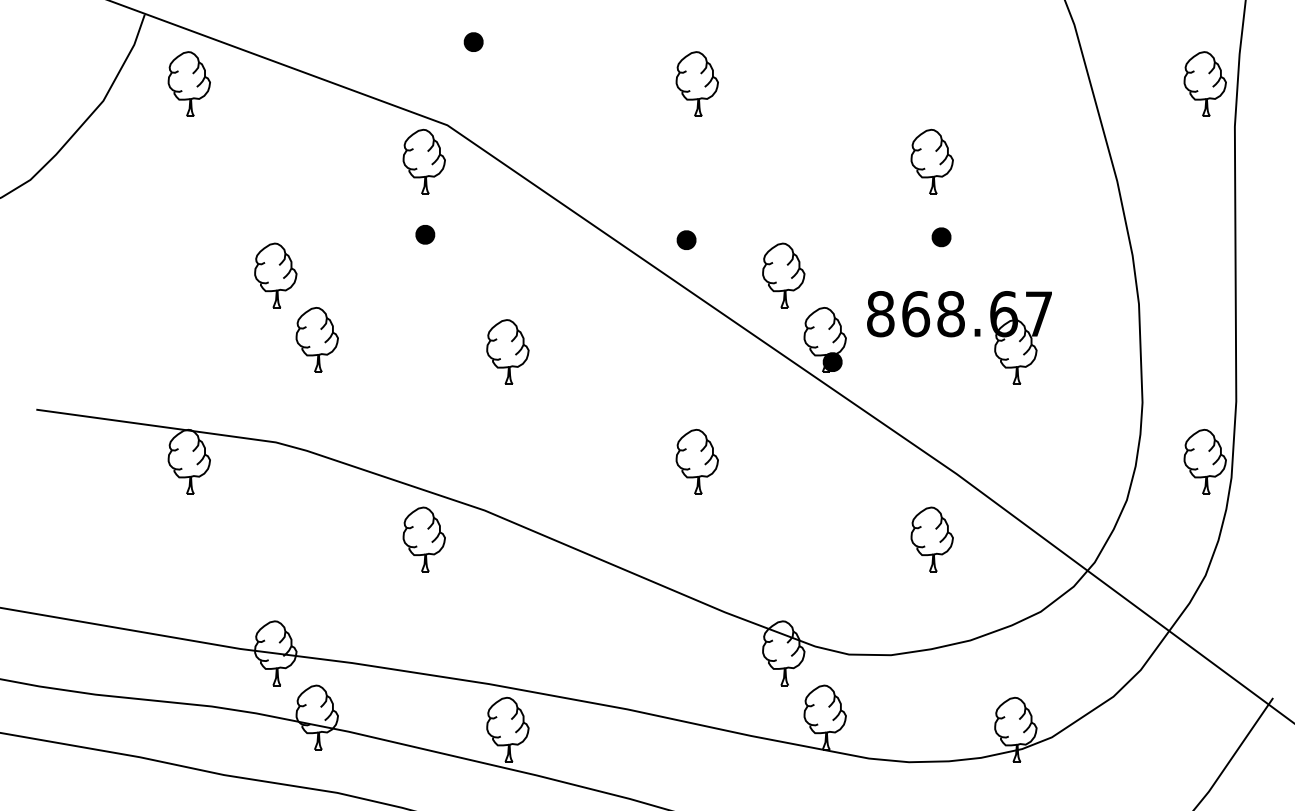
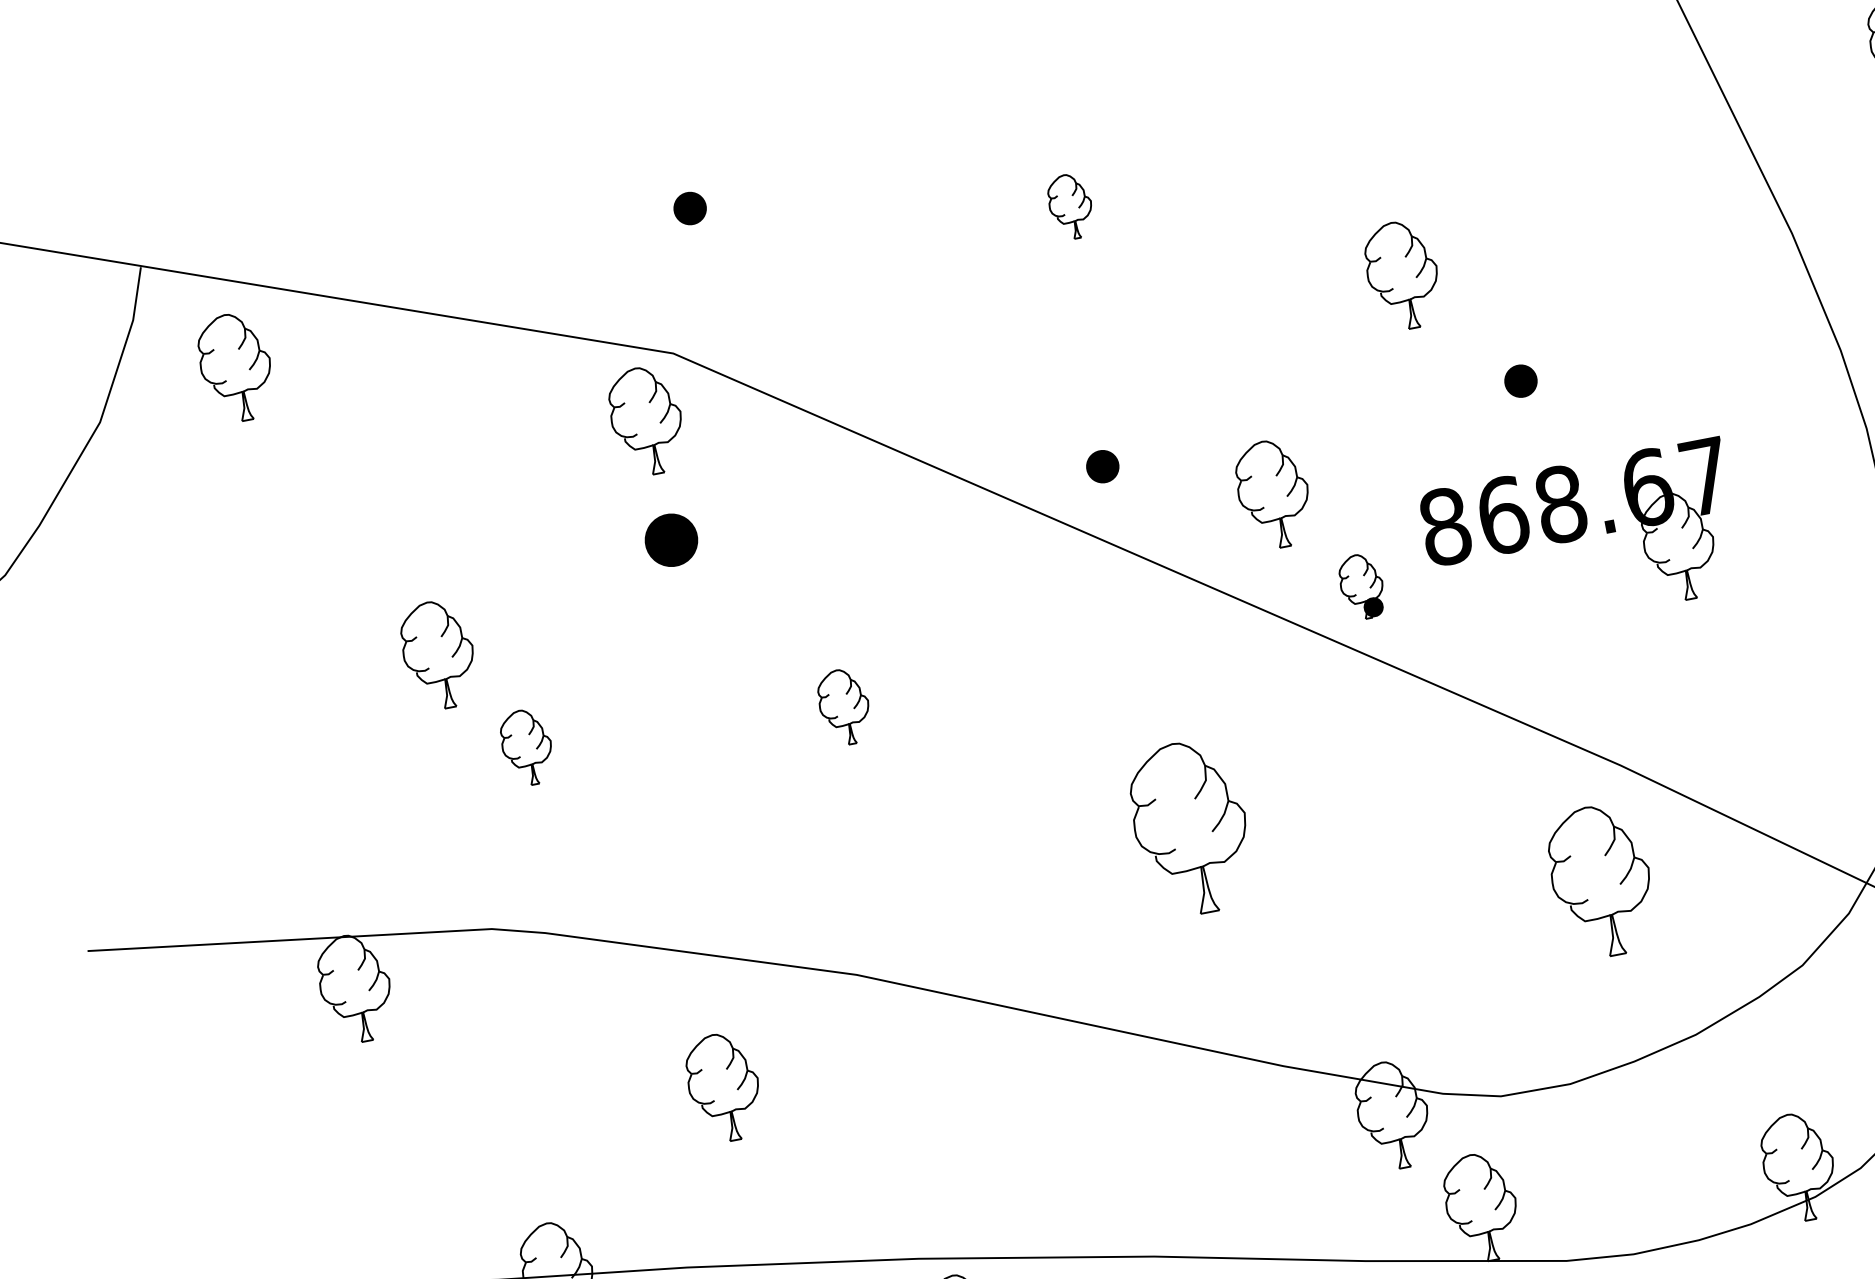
part: (696, 83) -> (1069, 205), size x0.6
part: (931, 161) -> (1401, 274), moved
part: (425, 234) -> (671, 539), size x1.6
part: (316, 339) -> (525, 747), size x0.7
part: (824, 339) -> (1360, 586), size x0.6
part: (507, 351) -> (843, 706), size x0.7
part: (696, 461) -> (1189, 827), size x1.6
part: (423, 539) -> (722, 1087), moved
part: (931, 539) -> (1600, 881), size x1.4

